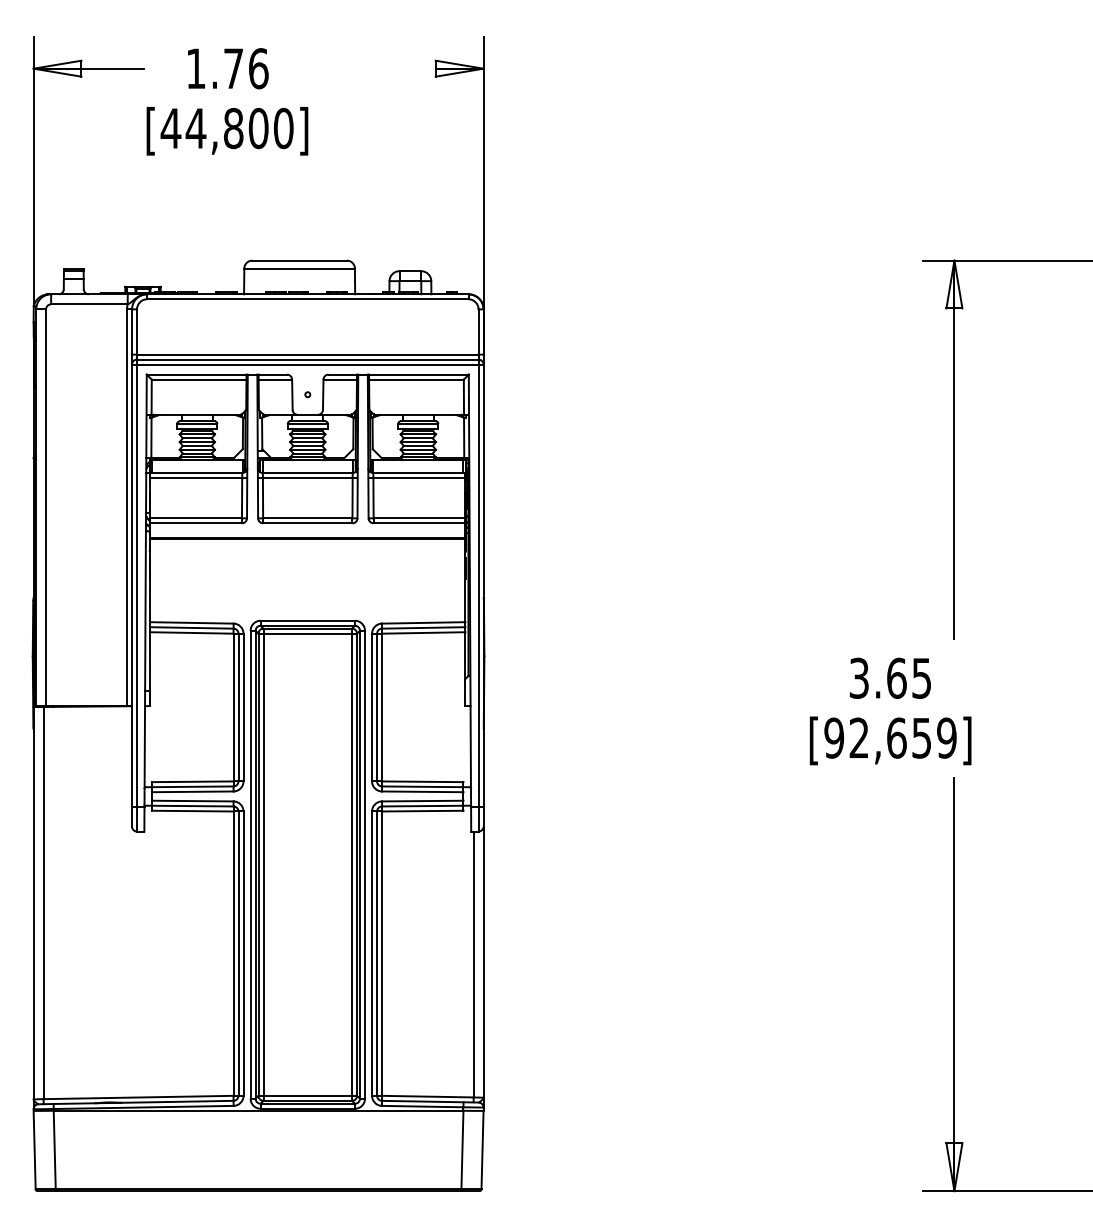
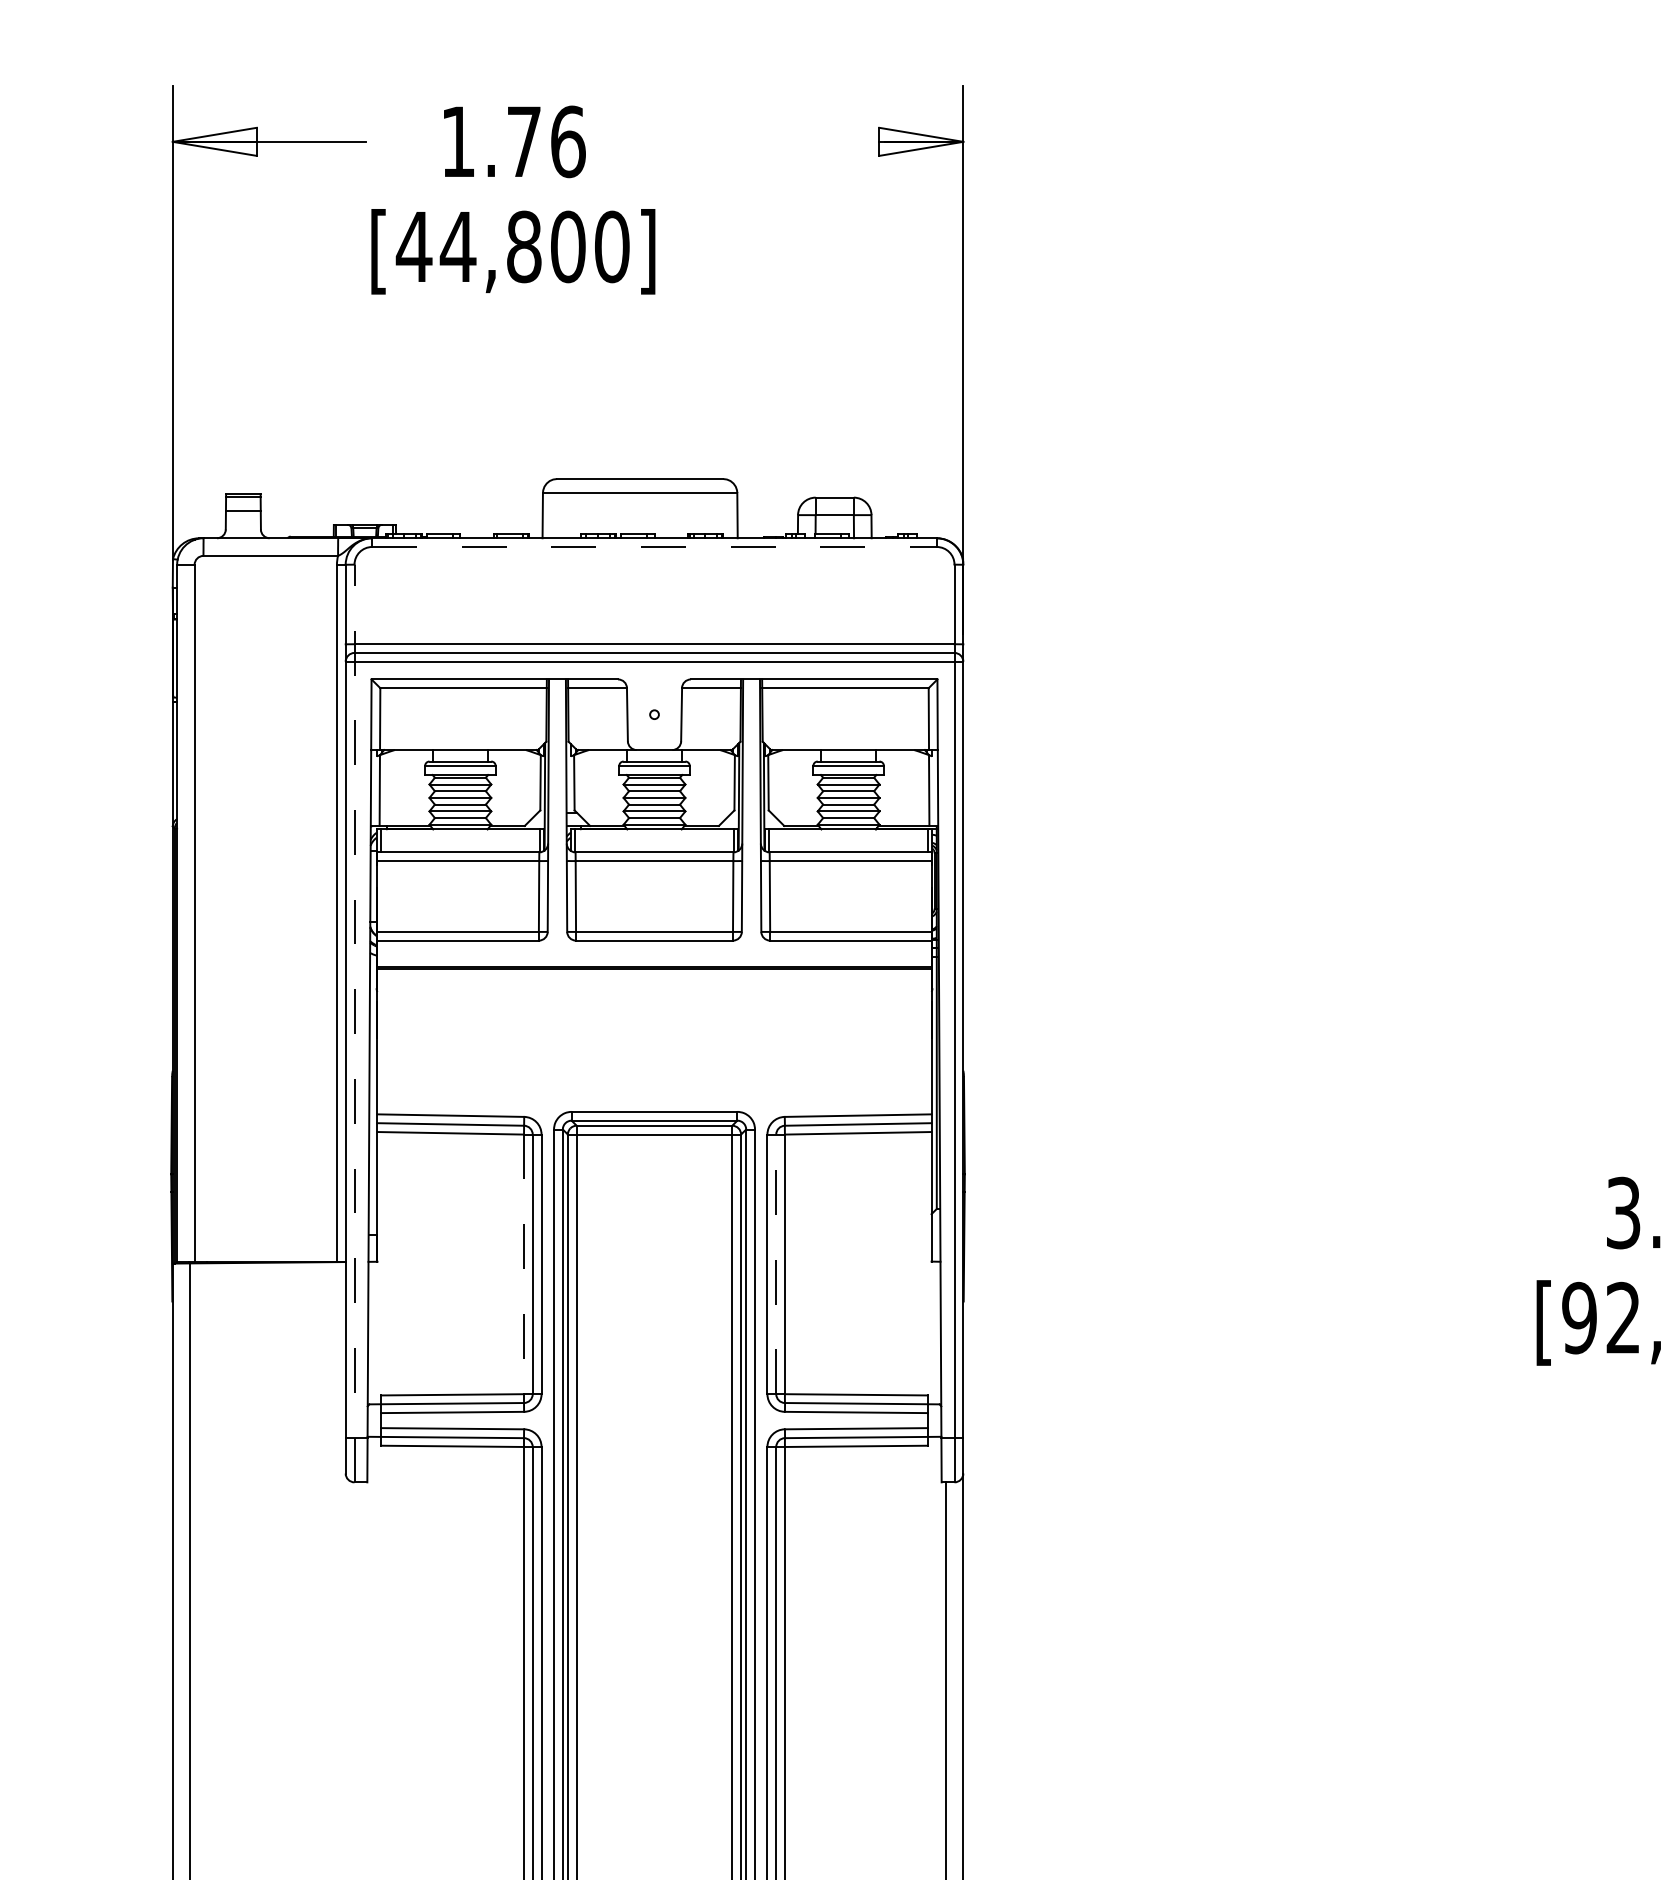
line: (307, 299) -> (653, 547), solid -> dashed
line: (137, 569) -> (355, 1021), solid -> dashed
line: (233, 707) -> (523, 1264), solid -> dashed
line: (377, 707) -> (776, 1264), solid -> dashed

